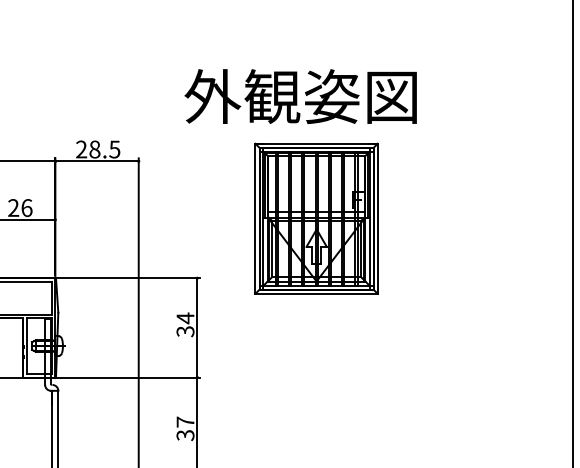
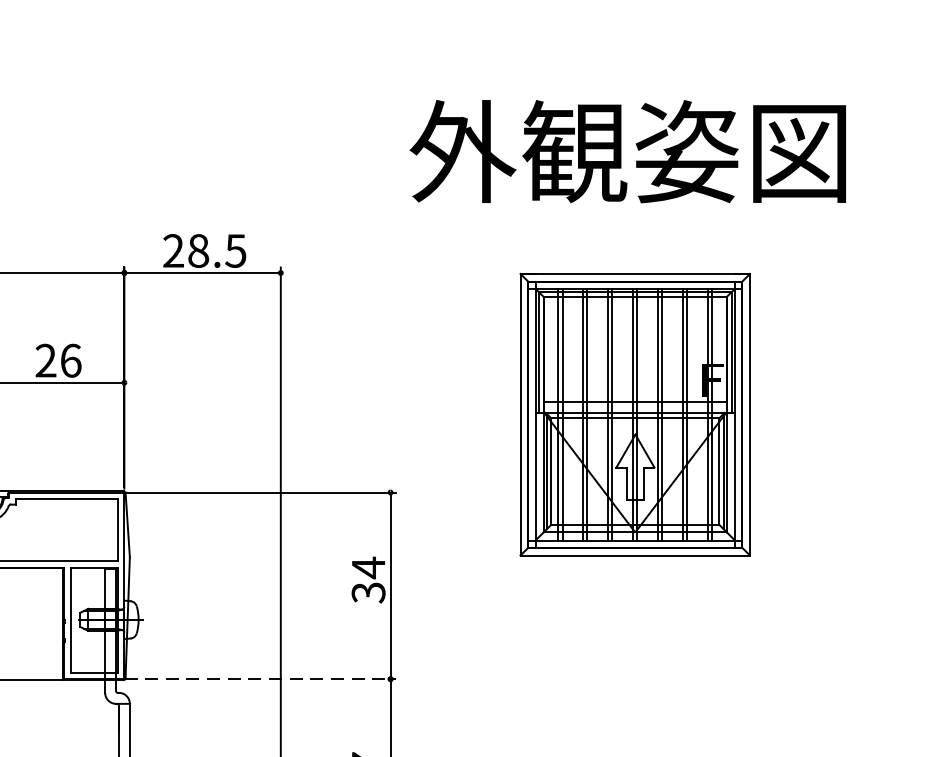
text: (300, 96) -> (627, 151), moved
part: (316, 218) -> (635, 414), moved
line: (128, 377) -> (261, 678), solid -> dashed

